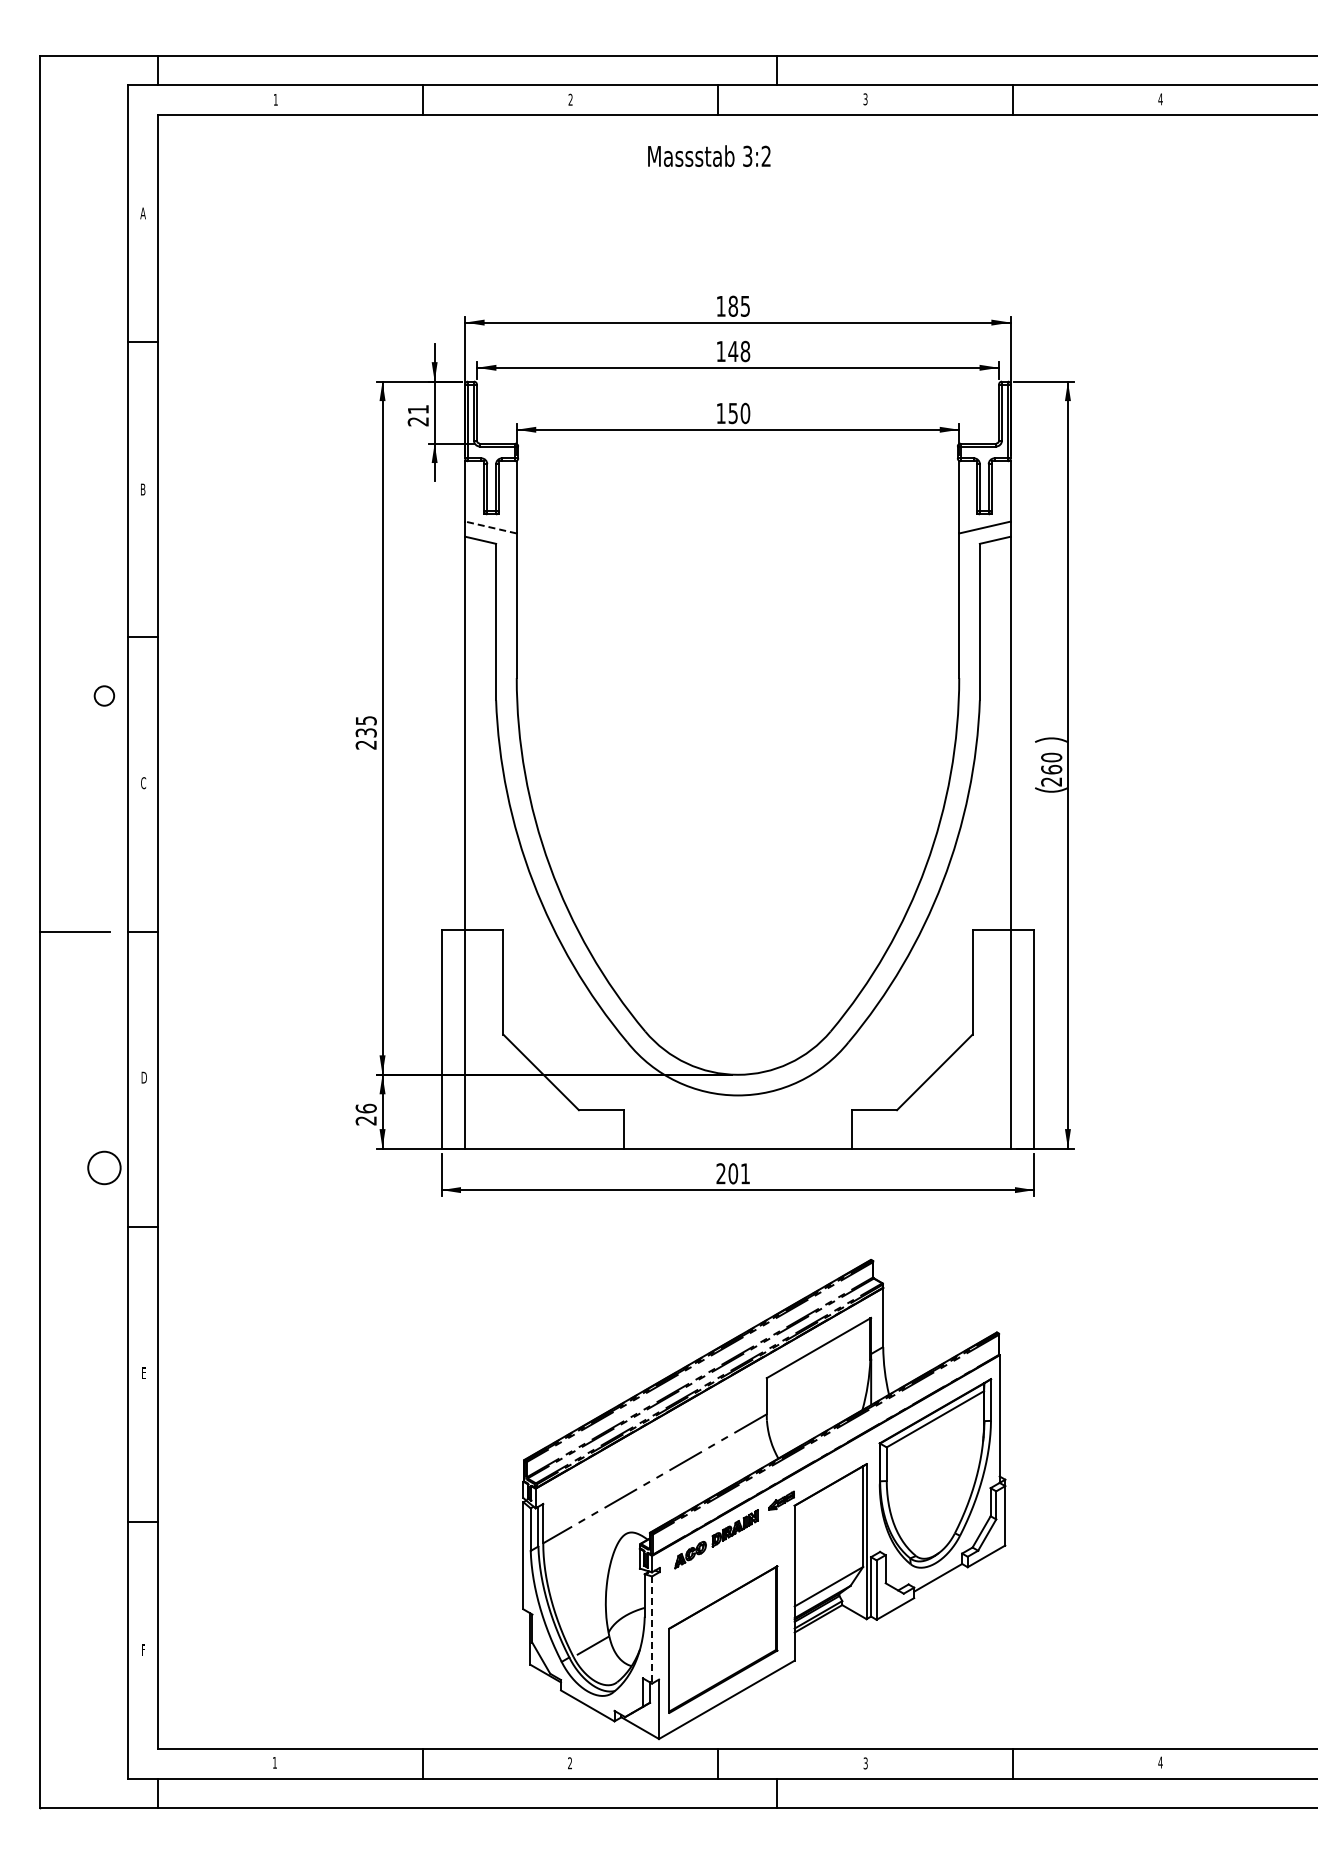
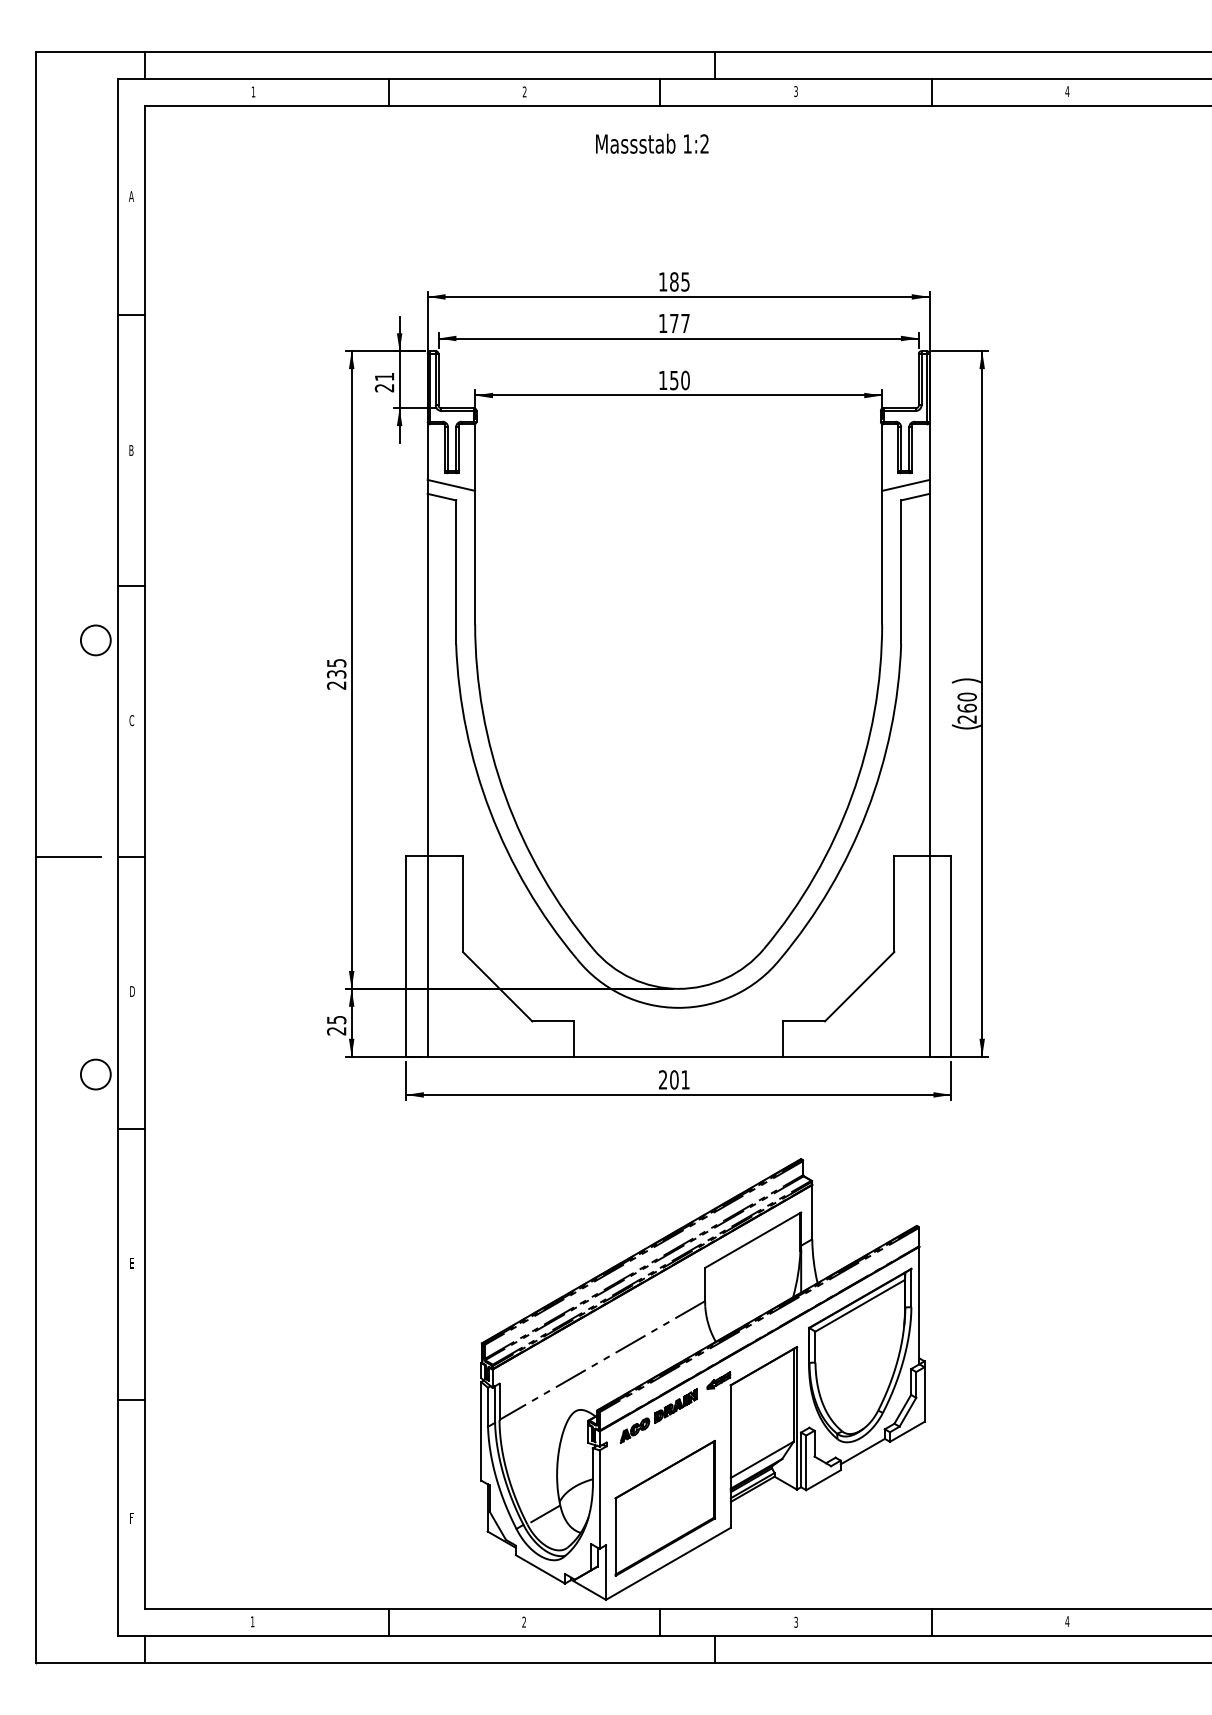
text: (747, 155) -> (687, 143), 3:2 -> 1:2
text: (739, 351) -> (680, 323), 148 -> 177
line: (490, 527) -> (450, 485), dashed -> solid
circle: (104, 695) -> (95, 639), size x1.67
text: (365, 1108) -> (336, 1019), 26 -> 25
line: (652, 1630) -> (600, 1500), dashed -> solid

